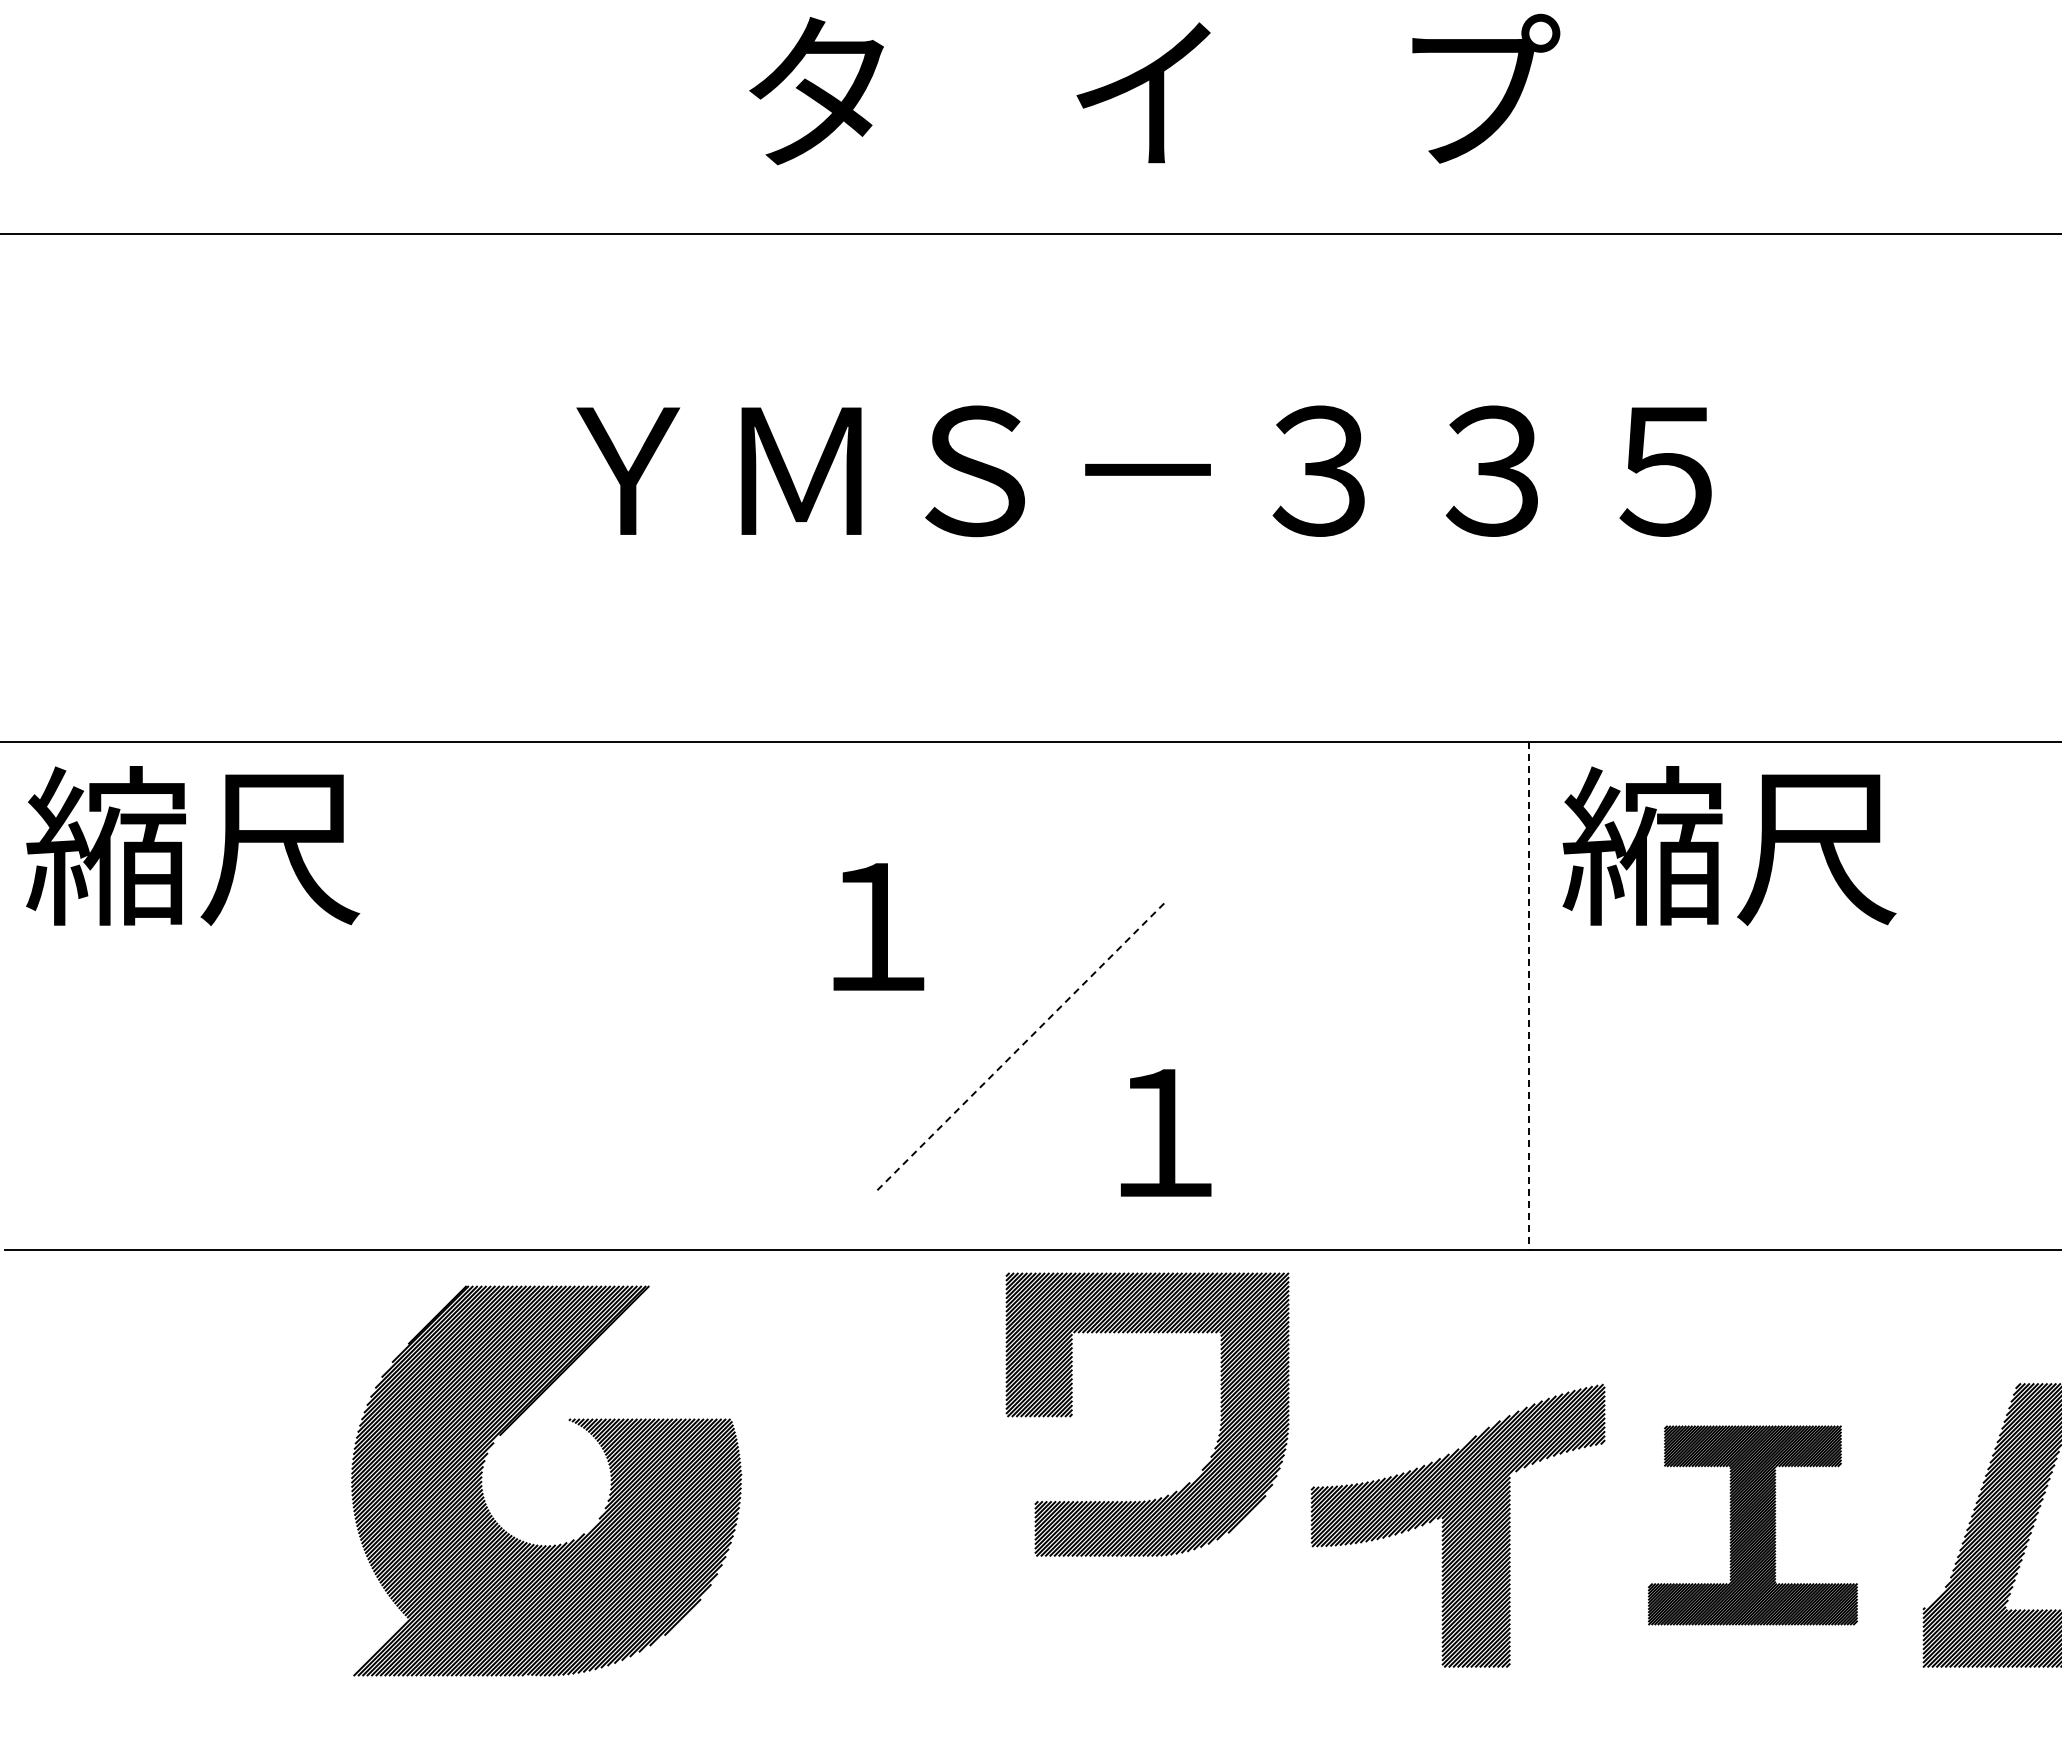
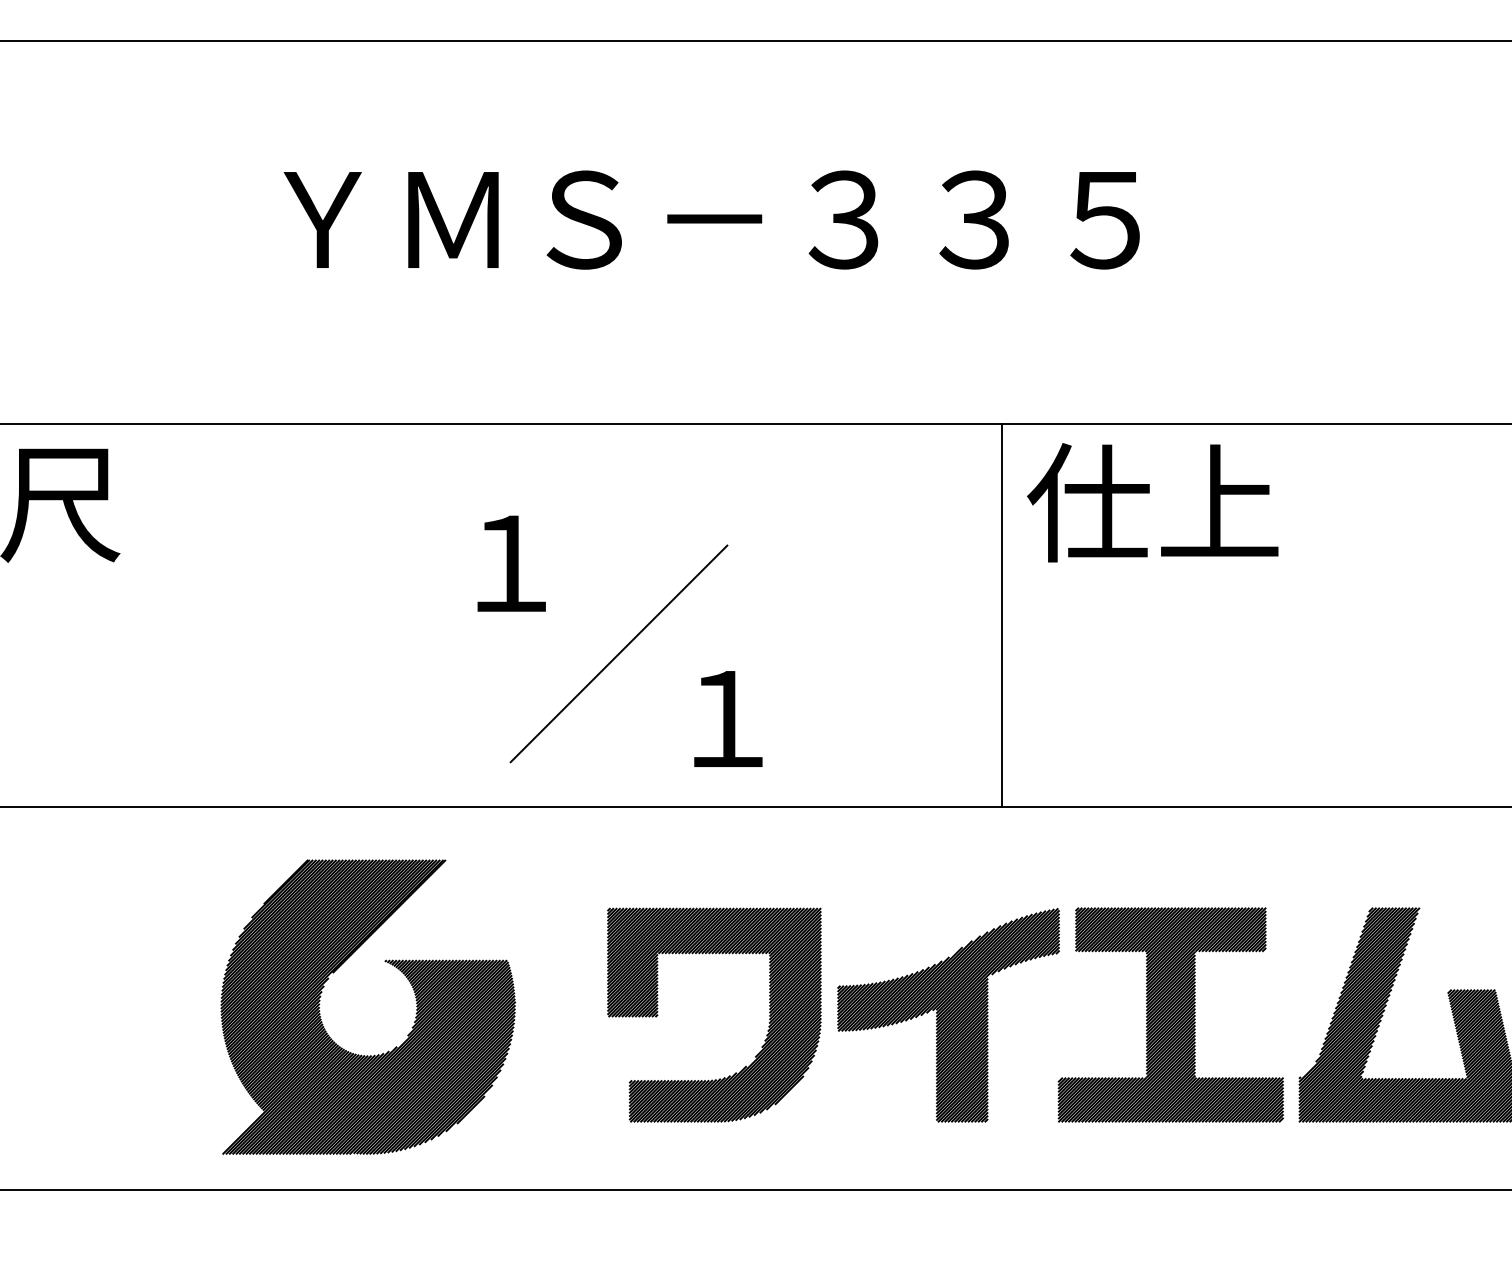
text: (1729, 846) -> (1153, 503), 縮尺 -> 仕上
line: (1528, 995) -> (1001, 615), dashed -> solid
line: (1021, 1046) -> (619, 653), dashed -> solid
part: (1220, 1415) -> (769, 1015), moved
part: (569, 1421) -> (385, 962), moved
part: (1752, 1525) -> (1170, 1015), size x1.43

